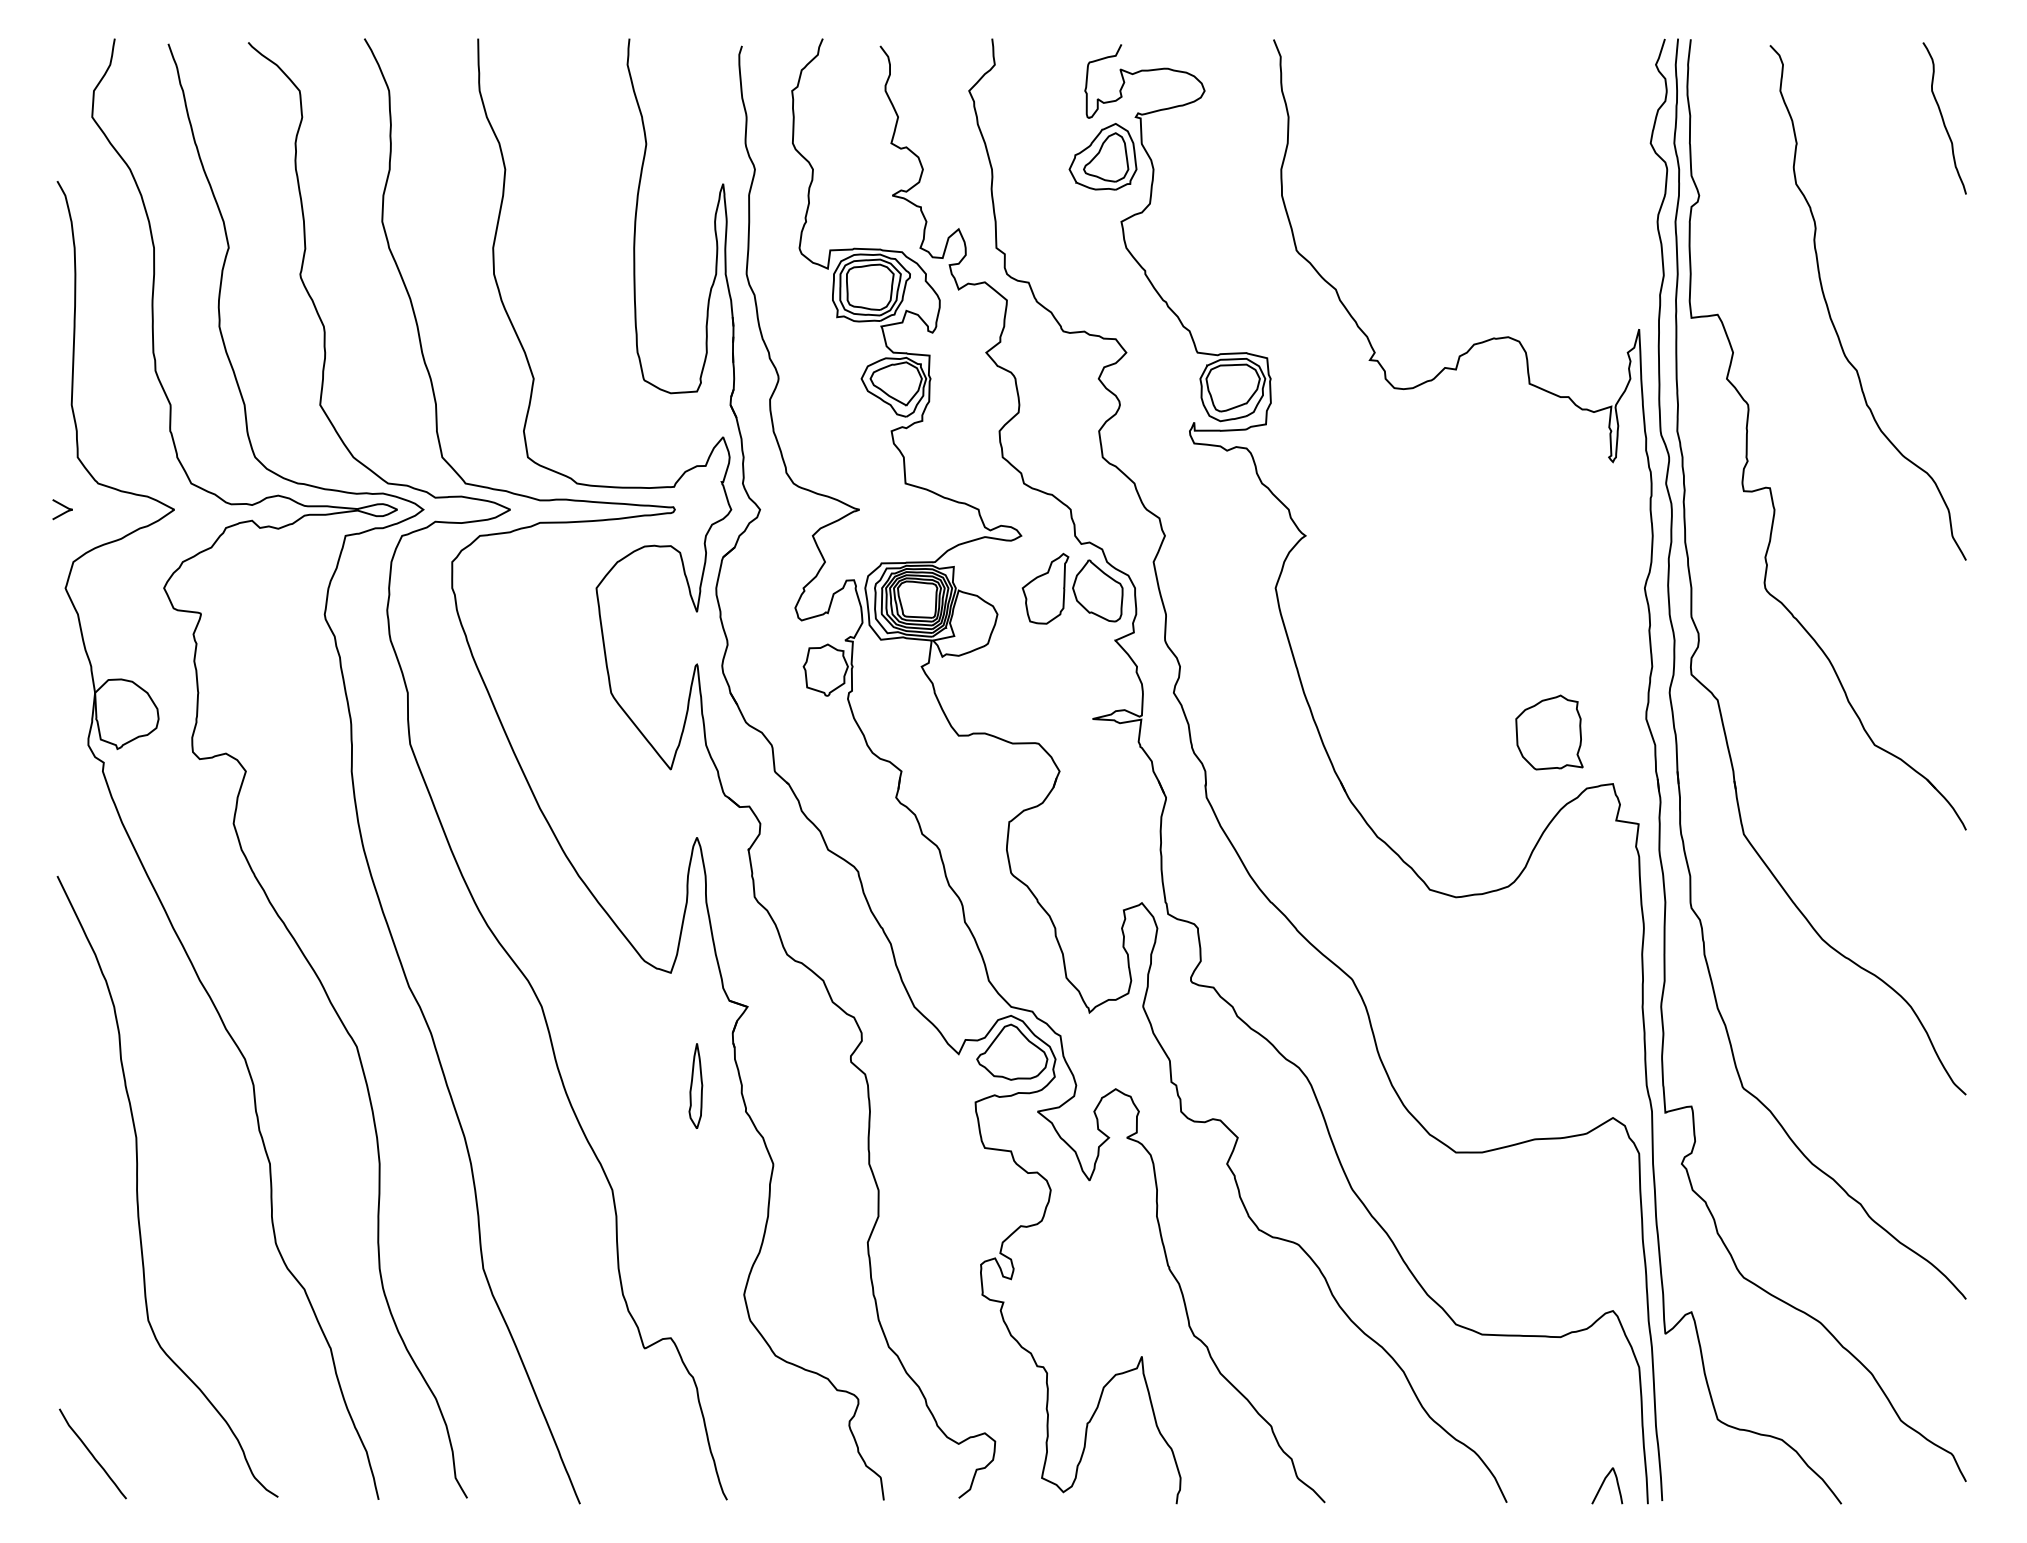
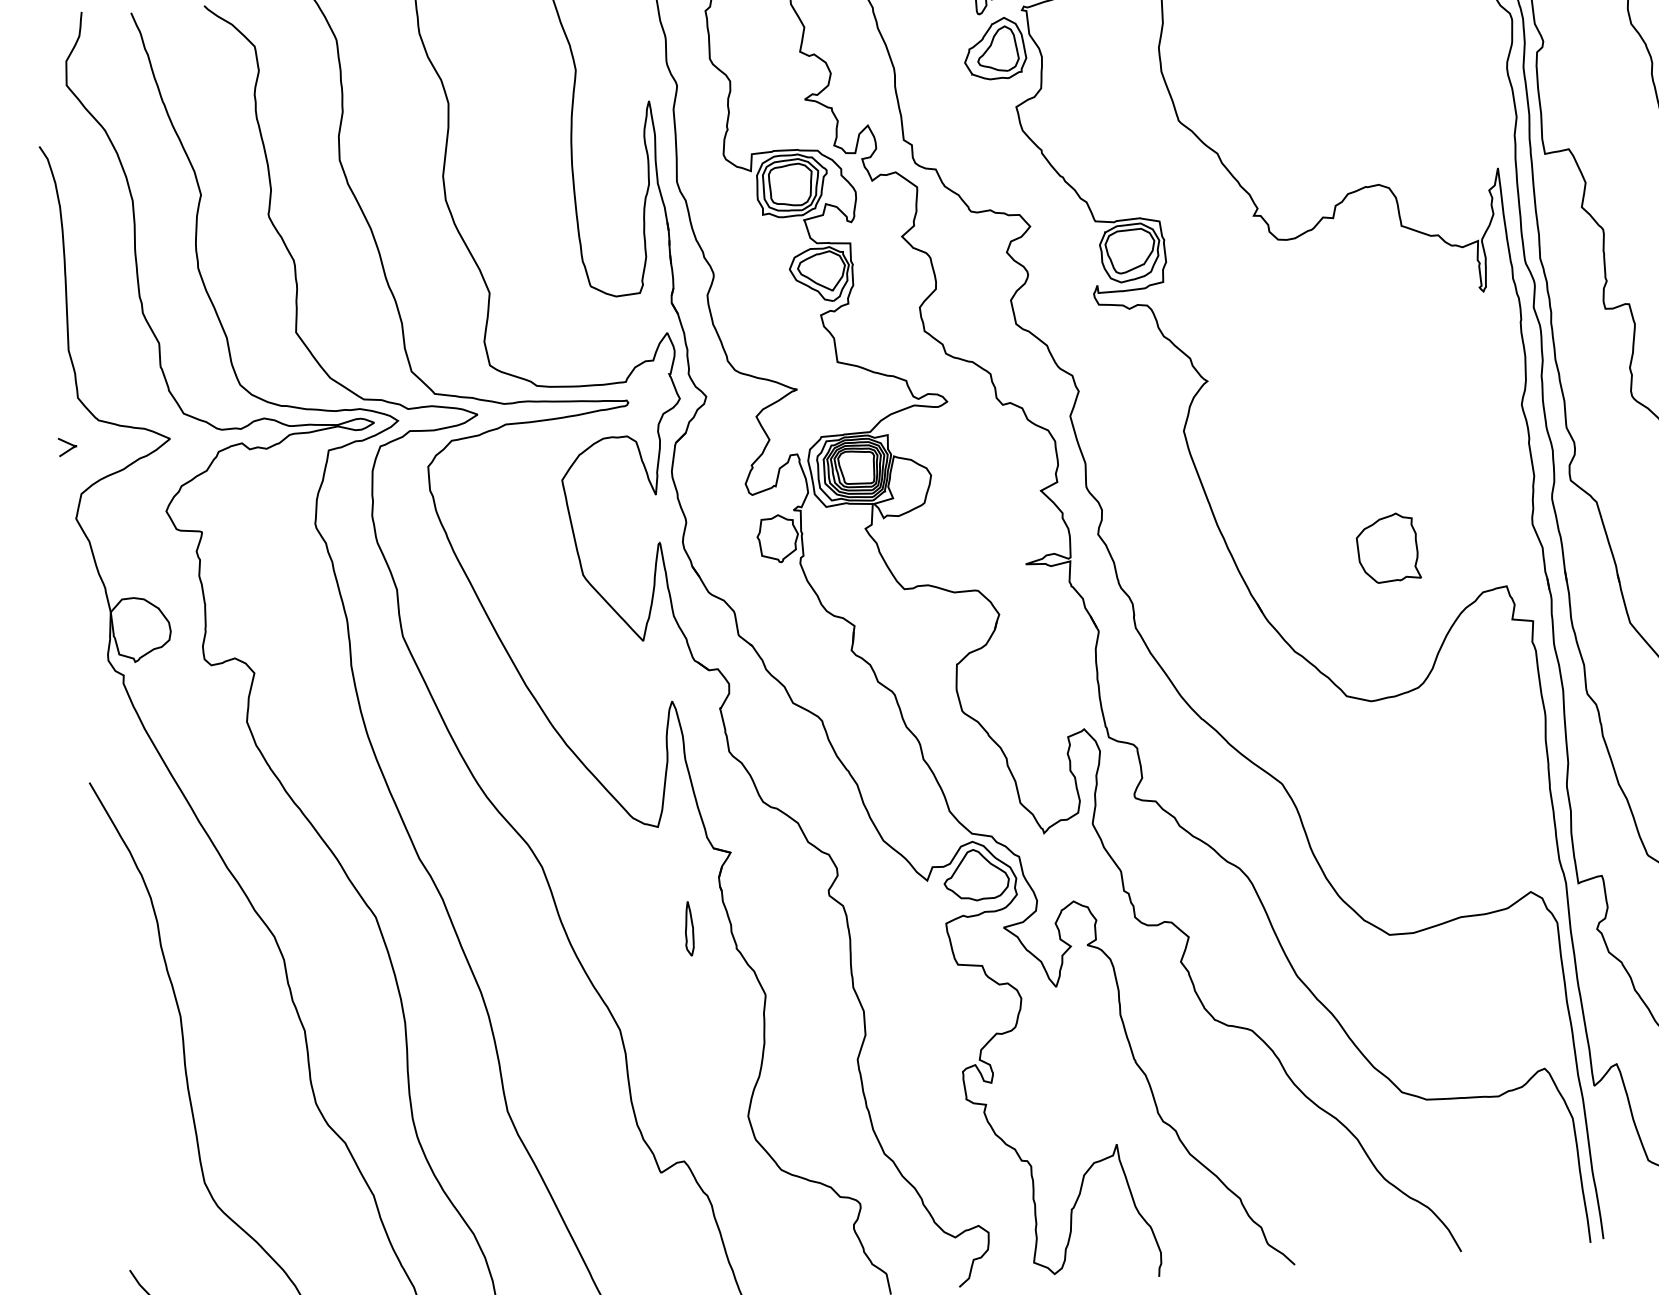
part: (1072, 588) -> (997, 446), removed
part: (1549, 732) -> (1388, 548), moved
part: (695, 1085) -> (688, 928), size x0.7
curve: (1603, 1484) -> (1548, 1228), removed

